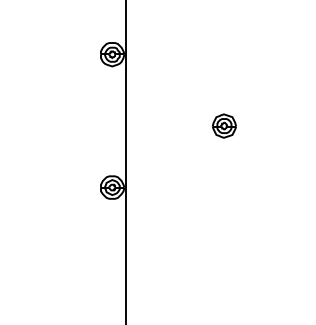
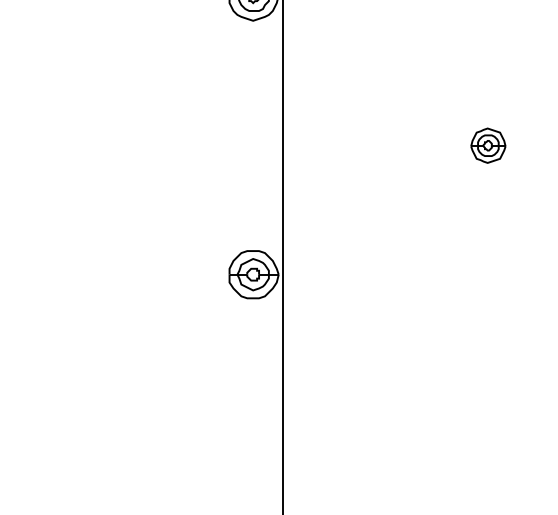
part: (224, 125) -> (488, 144), size x0.7

